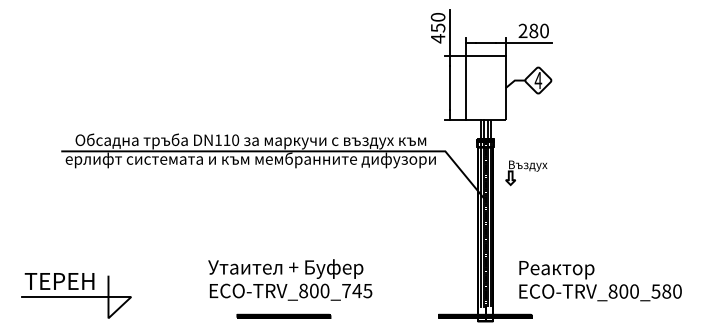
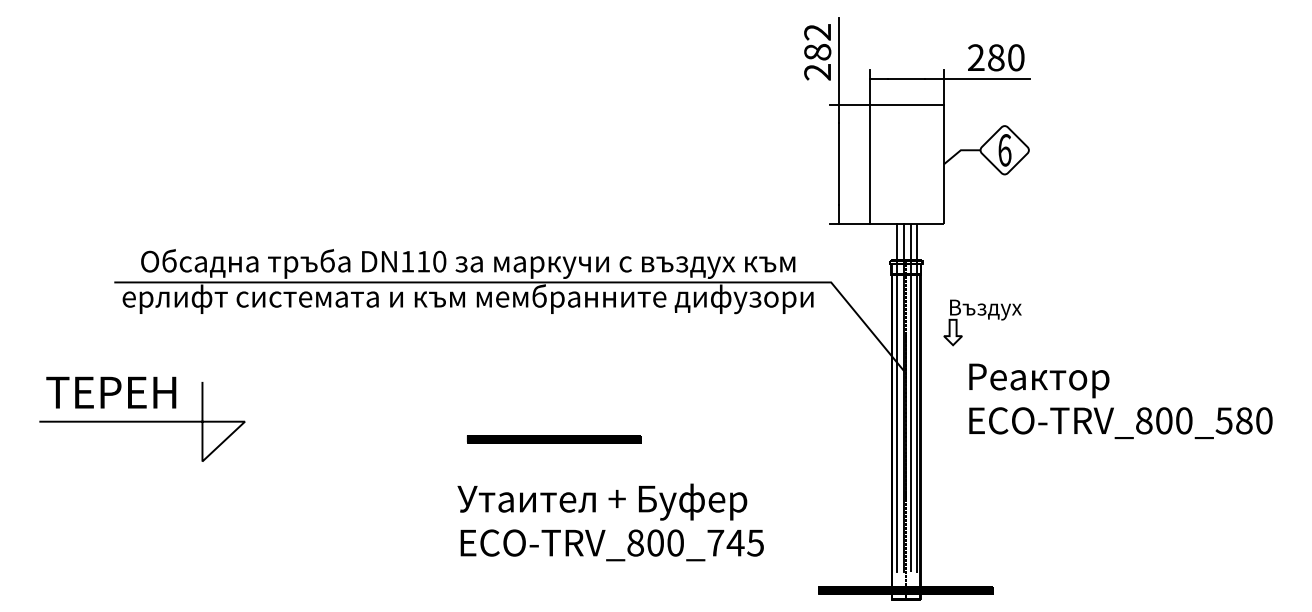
text: (437, 28) -> (816, 53), 450 -> 282
text: (538, 80) -> (1004, 150), 4 -> 6
text: (290, 279) -> (611, 521), moved
text: (600, 281) -> (1120, 402), moved
part: (76, 295) -> (142, 418), moved
part: (283, 315) -> (553, 437), moved

